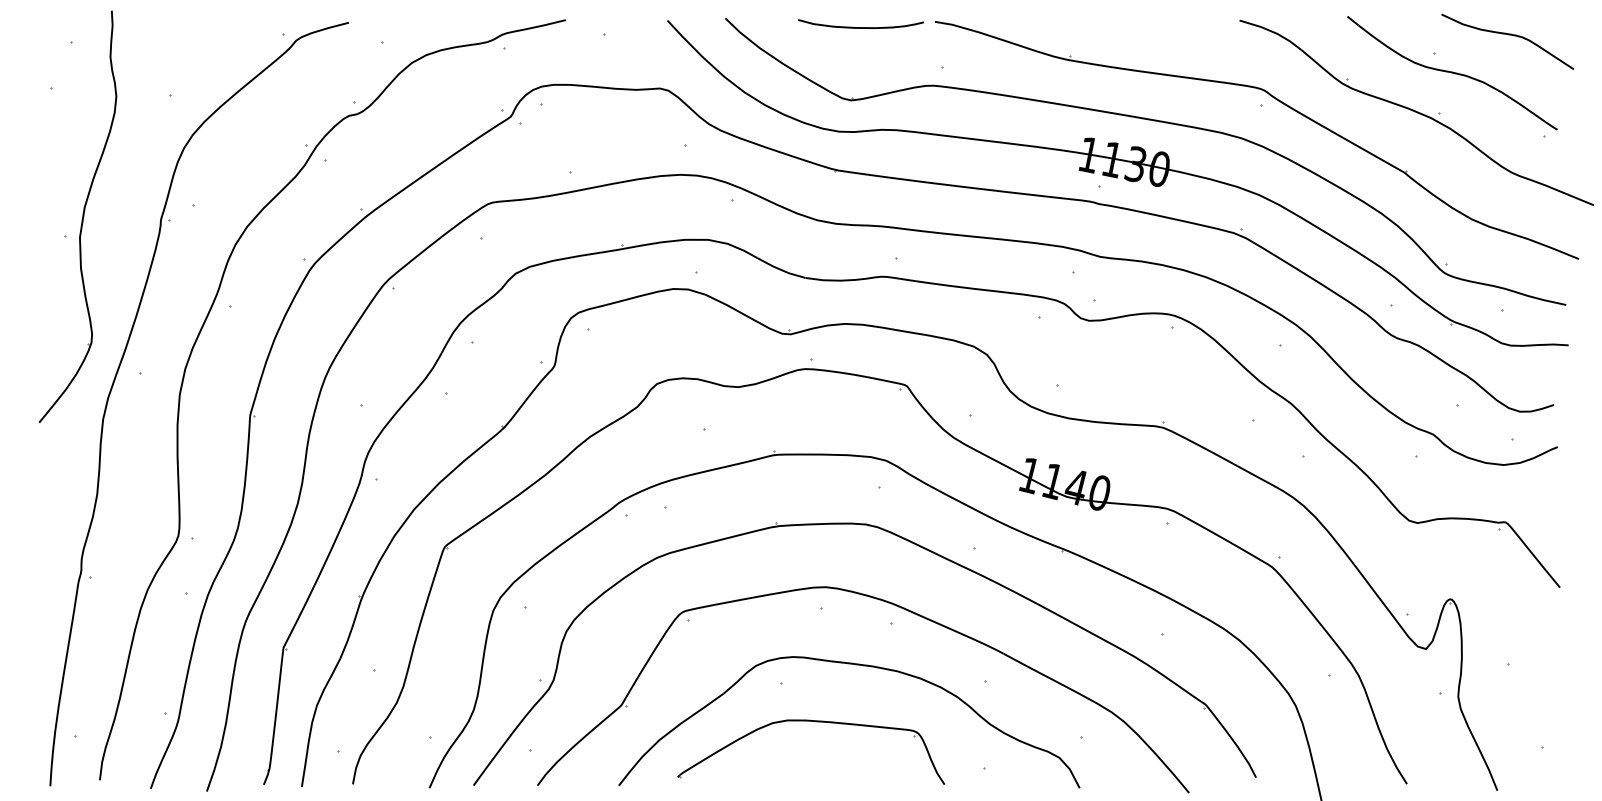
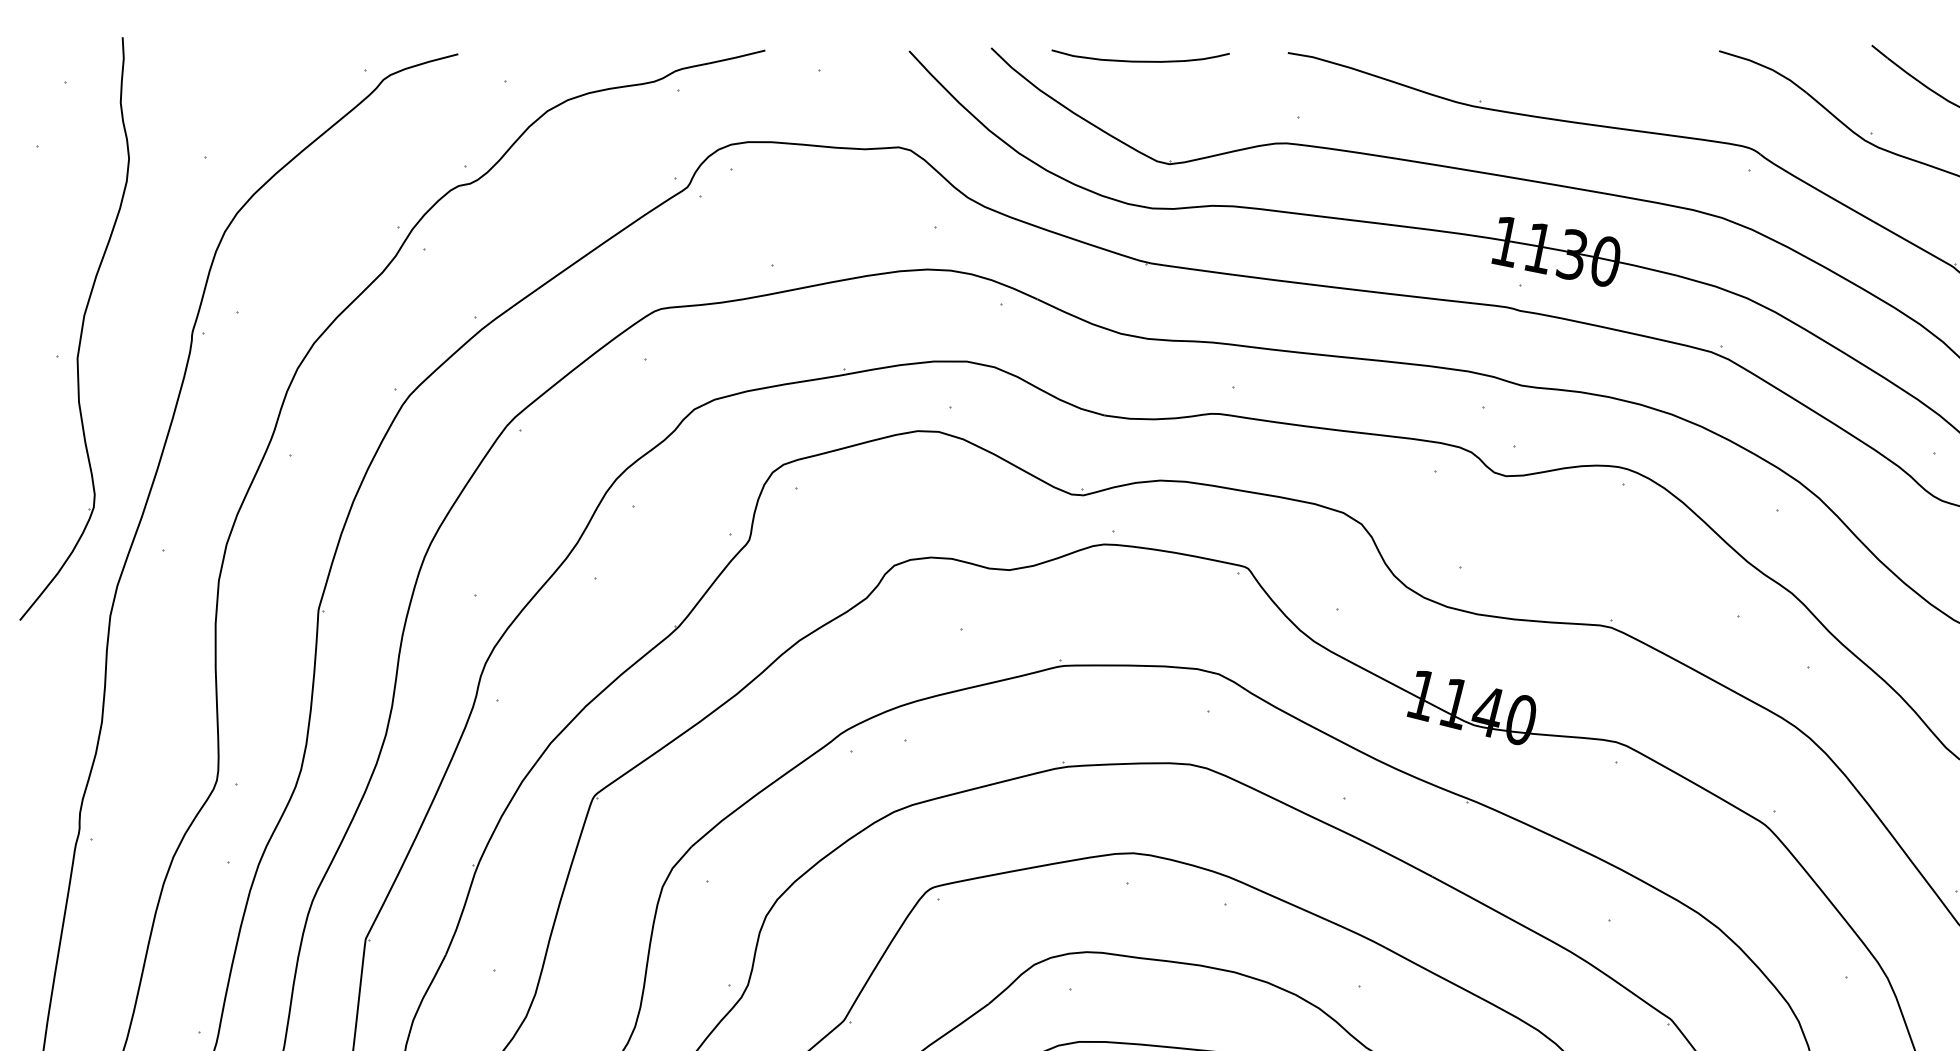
curve: (860, 27) -> (1140, 60), moved

